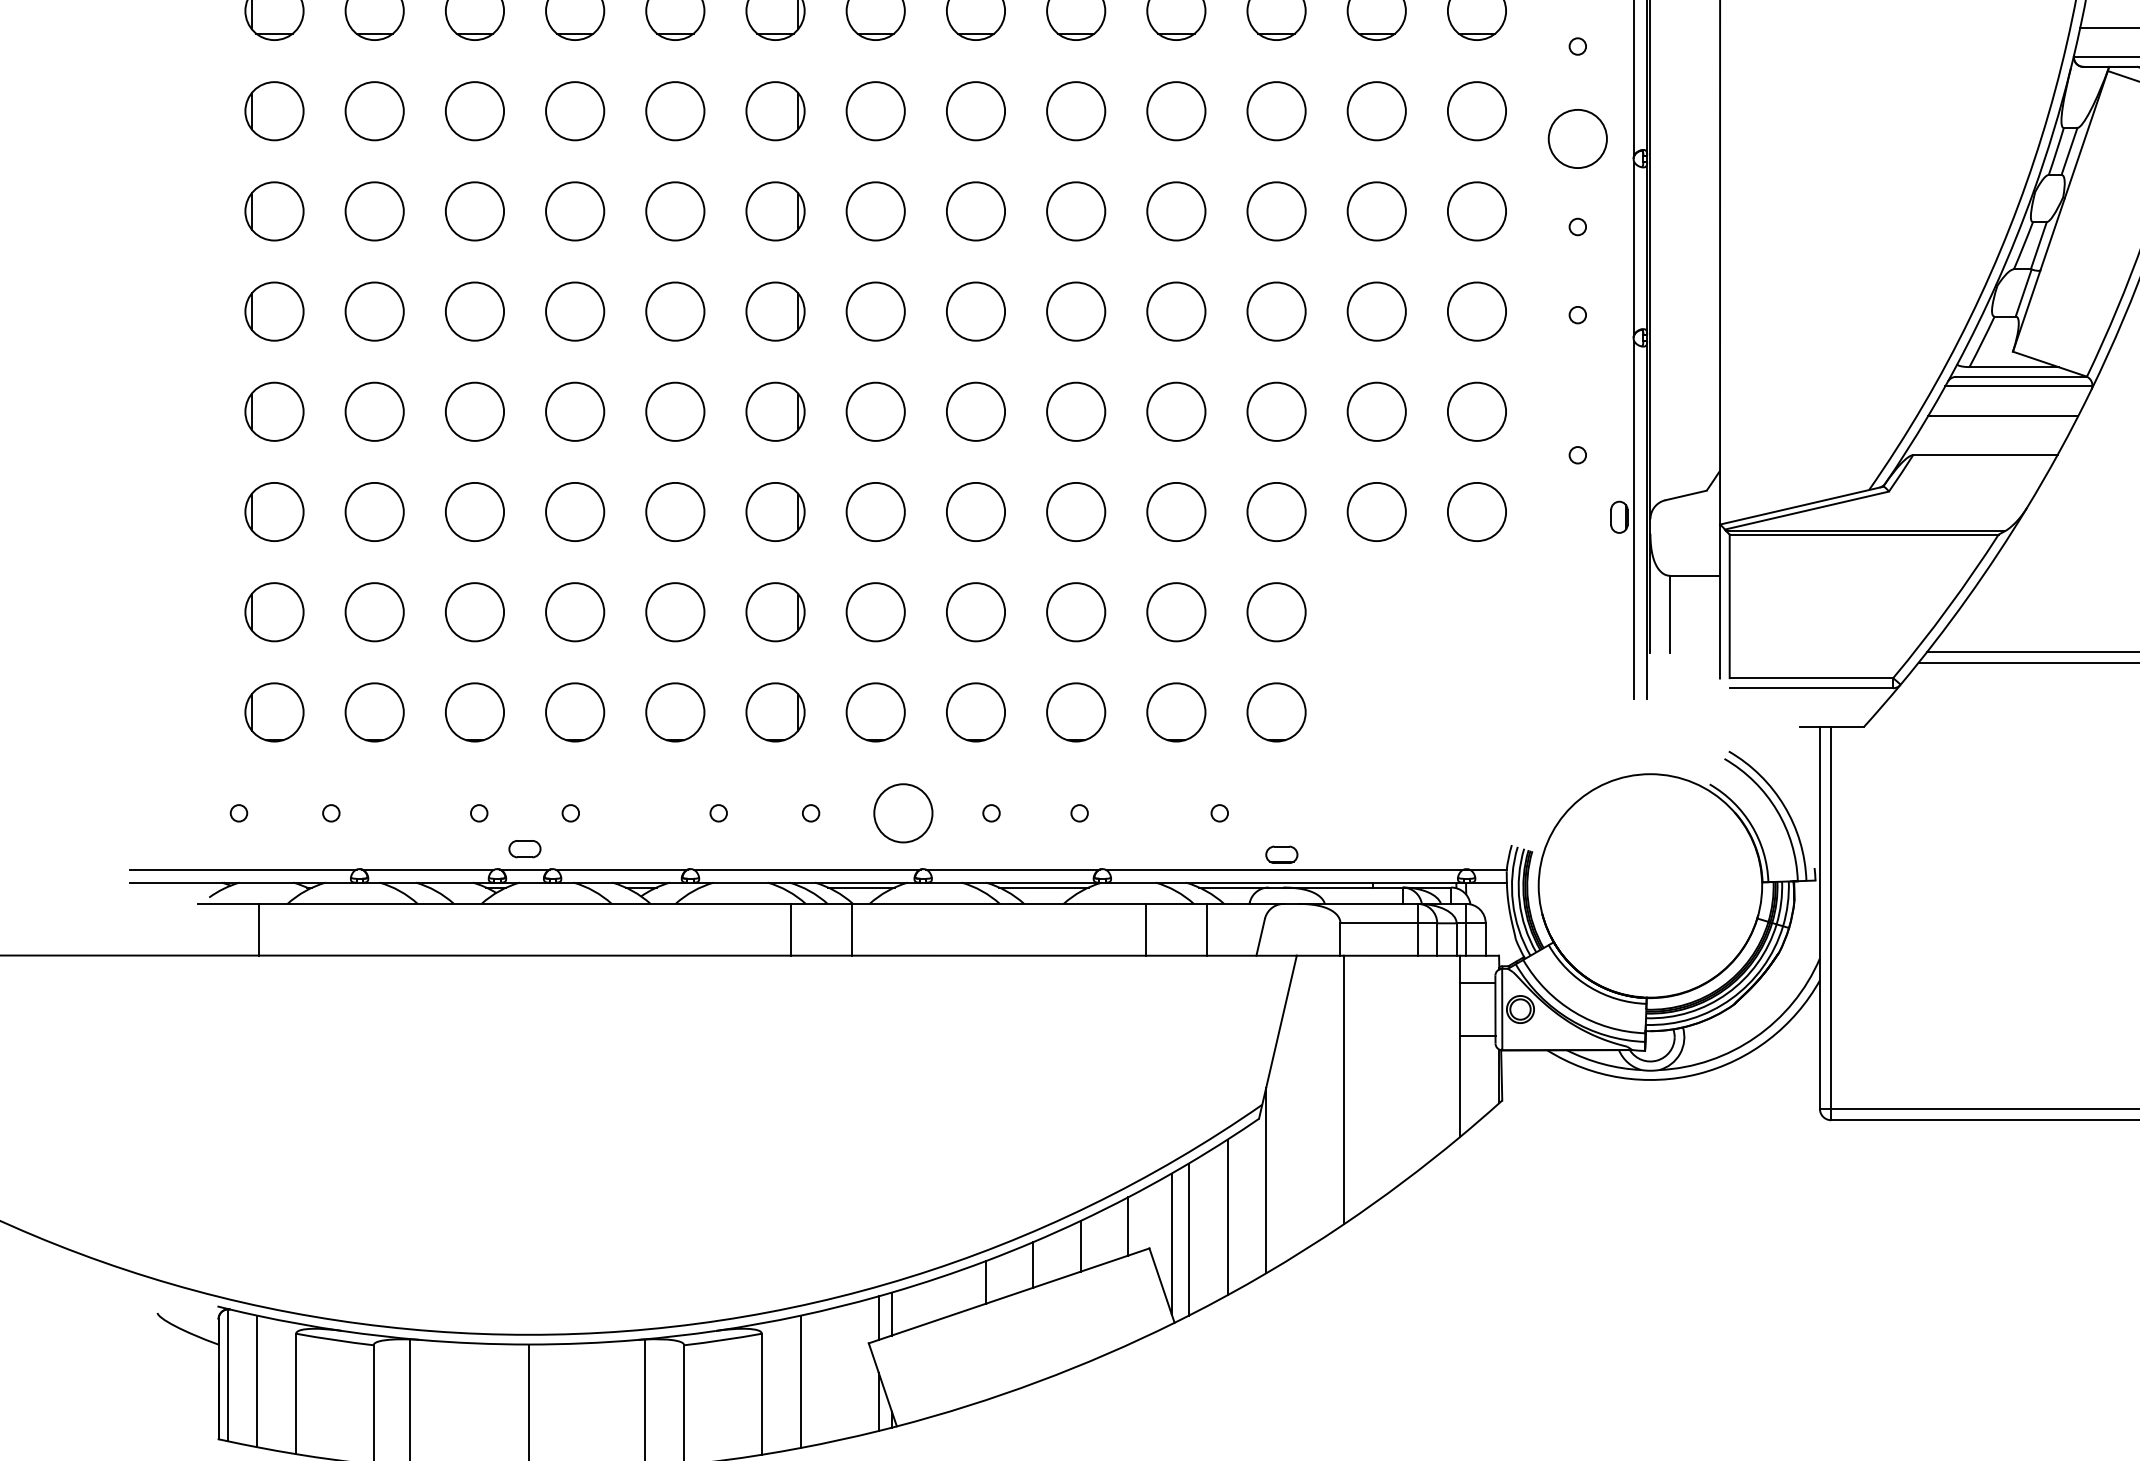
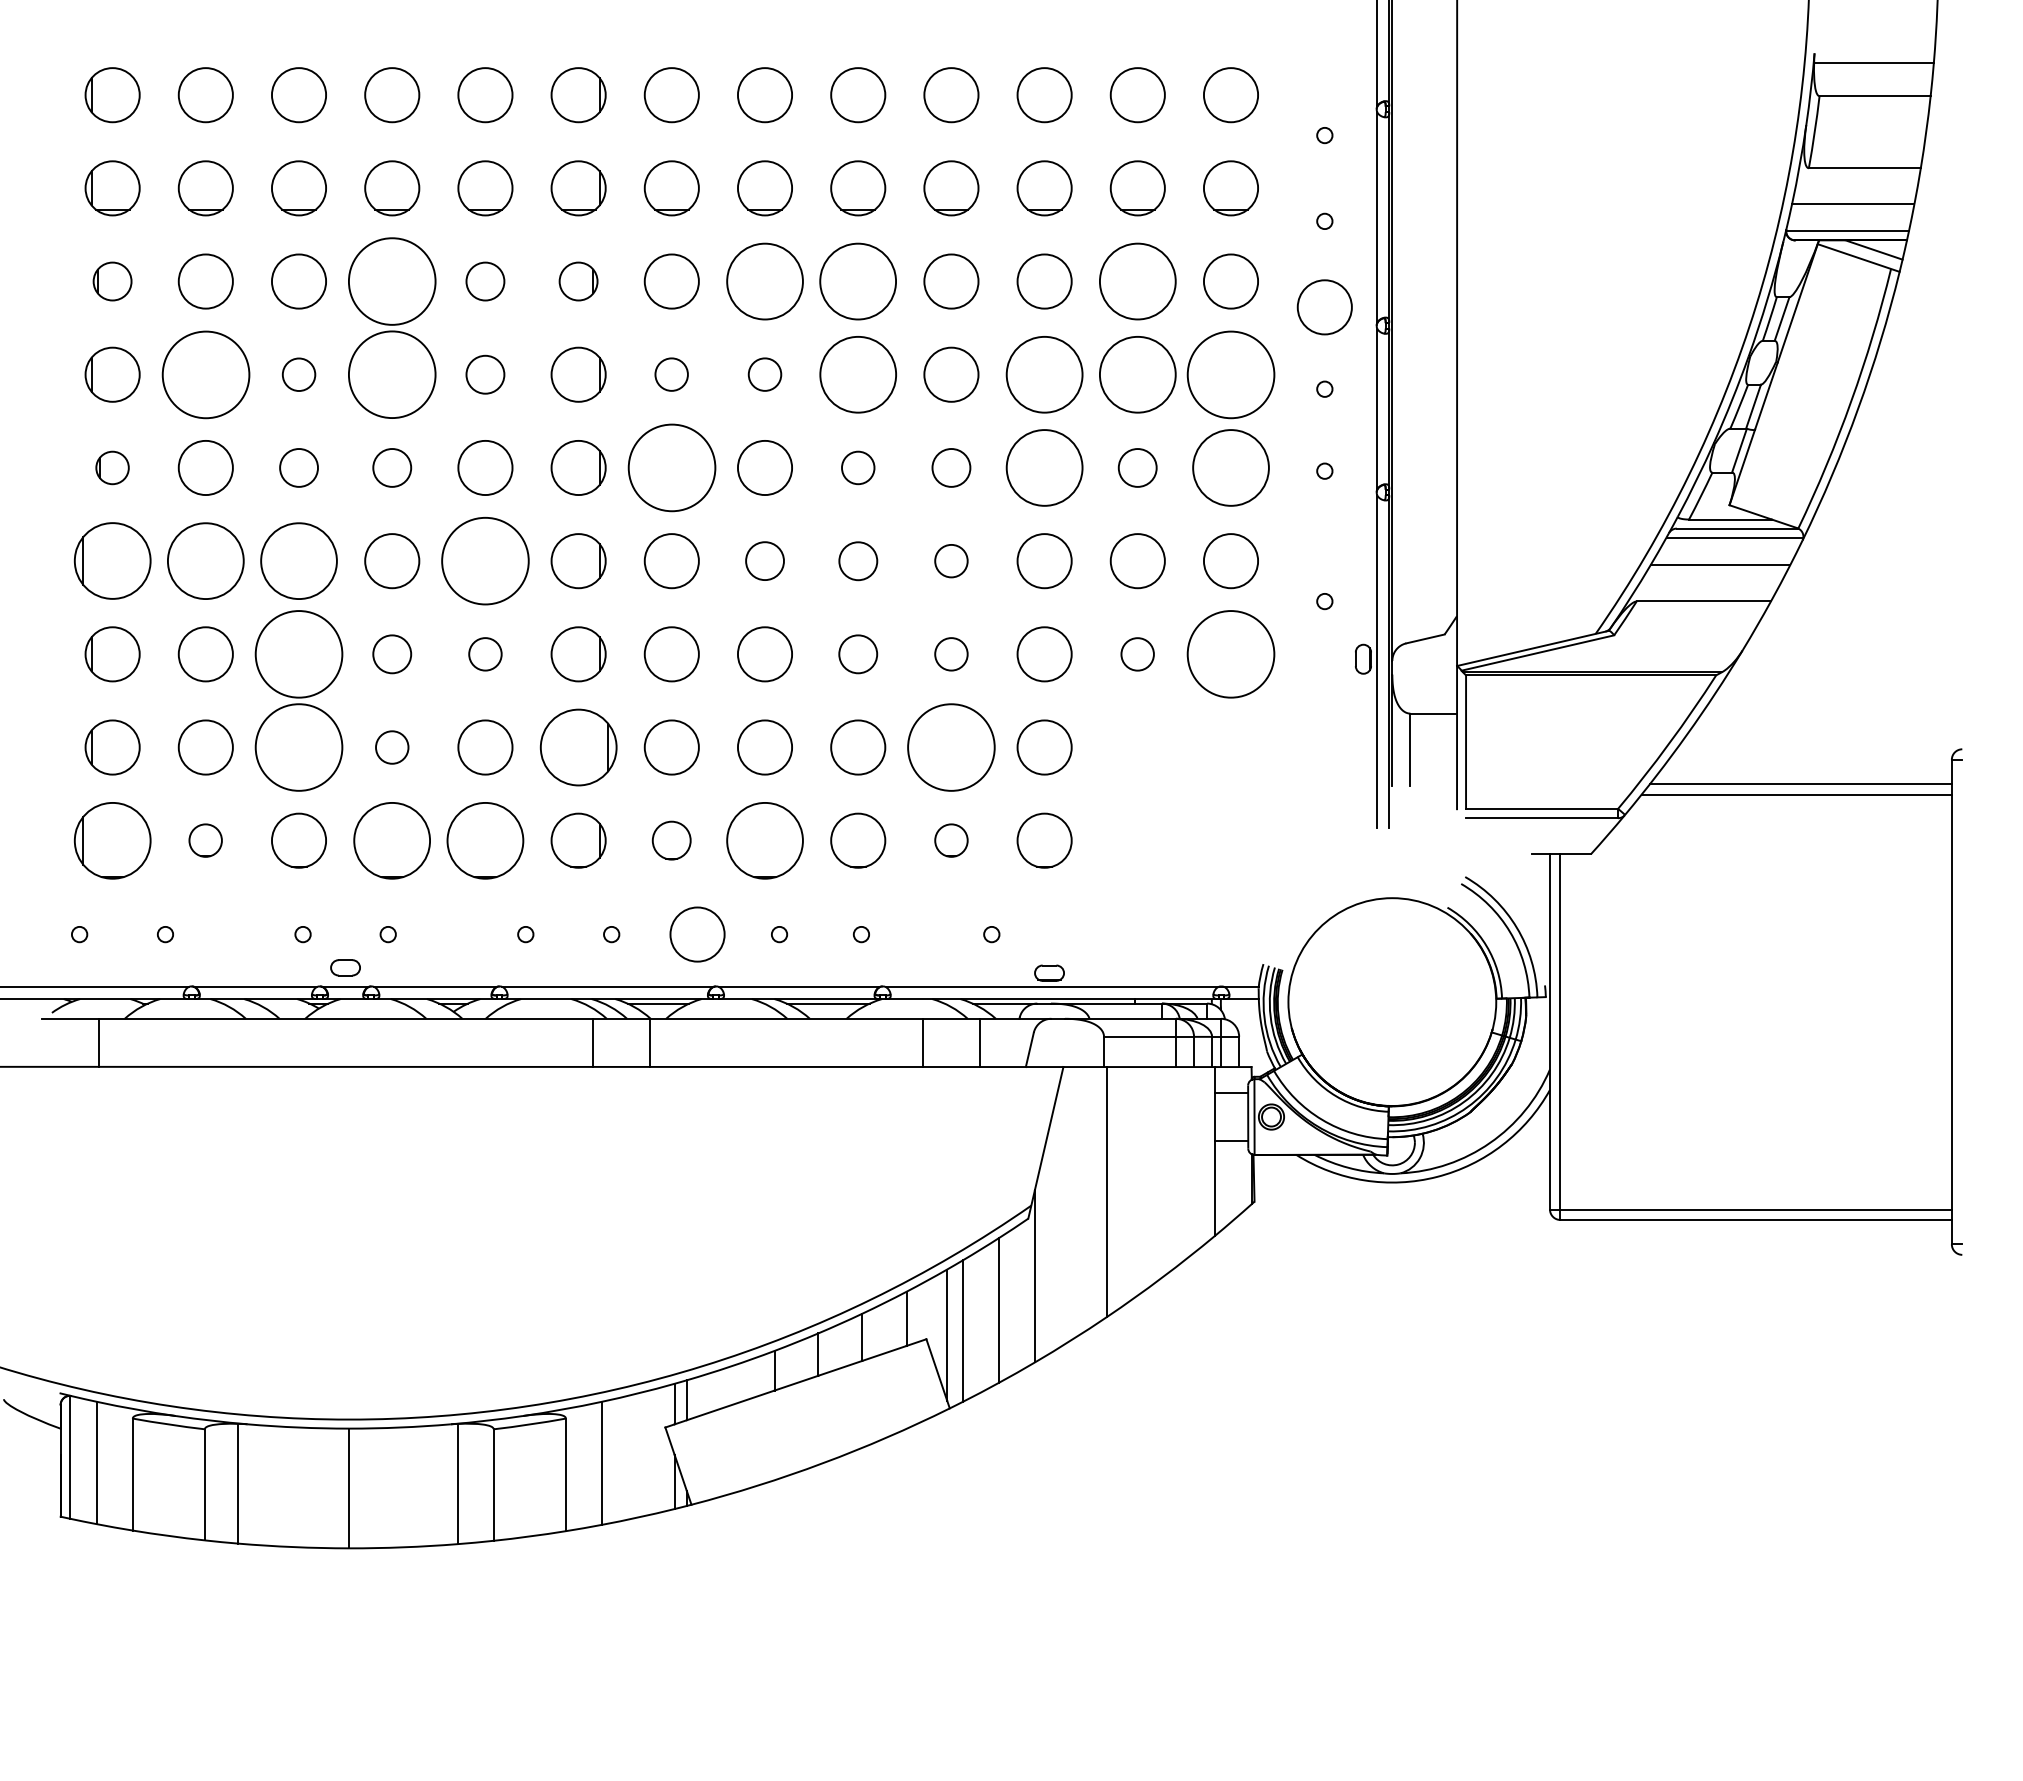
part: (274, 111) -> (112, 281), size x0.7
circle: (575, 111) -> (392, 281), size x1.6
circle: (675, 111) -> (485, 281), size x0.7
part: (775, 111) -> (578, 281), size x0.7
circle: (975, 111) -> (764, 281), size x1.4
circle: (1076, 111) -> (858, 281), size x1.4
circle: (1376, 111) -> (1137, 281), size x1.4
circle: (374, 211) -> (205, 374), size x1.6
circle: (474, 211) -> (298, 374), size x0.6
circle: (575, 211) -> (392, 374), size x1.6
circle: (675, 211) -> (485, 374), size x0.7
circle: (875, 211) -> (671, 374), size x0.6
circle: (975, 211) -> (764, 374), size x0.6
circle: (1076, 211) -> (858, 374), size x1.4
circle: (1276, 211) -> (1044, 374), size x1.4
circle: (1376, 211) -> (1137, 374), size x1.4
circle: (1476, 211) -> (1230, 374), size x1.6
part: (274, 311) -> (112, 467), size x0.6
circle: (474, 311) -> (298, 467), size x0.7
circle: (575, 311) -> (392, 467), size x0.7
circle: (875, 311) -> (671, 467), size x1.6
circle: (1076, 311) -> (858, 467), size x0.6
circle: (1176, 311) -> (951, 467), size x0.7
circle: (1276, 311) -> (1044, 467), size x1.4
circle: (1376, 311) -> (1137, 467), size x0.7
circle: (1476, 311) -> (1230, 467), size x1.4
part: (274, 412) -> (112, 561), size x1.4
circle: (374, 412) -> (205, 561), size x1.4
circle: (474, 412) -> (298, 561), size x1.4
circle: (675, 412) -> (485, 561), size x1.6
circle: (975, 412) -> (764, 561), size x0.7
circle: (1076, 412) -> (858, 561), size x0.7
circle: (1176, 412) -> (951, 561), size x0.6
circle: (474, 512) -> (298, 654), size x1.6
circle: (575, 512) -> (392, 654), size x0.7
circle: (675, 512) -> (485, 654), size x0.6
circle: (1076, 512) -> (858, 654), size x0.7
circle: (1176, 512) -> (951, 654), size x0.6
circle: (1376, 512) -> (1137, 654), size x0.6
circle: (1476, 512) -> (1230, 654), size x1.6
circle: (474, 612) -> (298, 747), size x1.6
circle: (575, 612) -> (392, 747), size x0.6
part: (775, 612) -> (578, 747), size x1.4
circle: (1176, 612) -> (951, 747), size x1.6
part: (274, 712) -> (112, 840), size x1.4
circle: (374, 712) -> (205, 840), size x0.6
circle: (575, 712) -> (392, 840), size x1.4
circle: (675, 712) -> (485, 840), size x1.4
circle: (875, 712) -> (671, 840), size x0.7
circle: (975, 712) -> (764, 840), size x1.4
circle: (1176, 712) -> (951, 840), size x0.6

